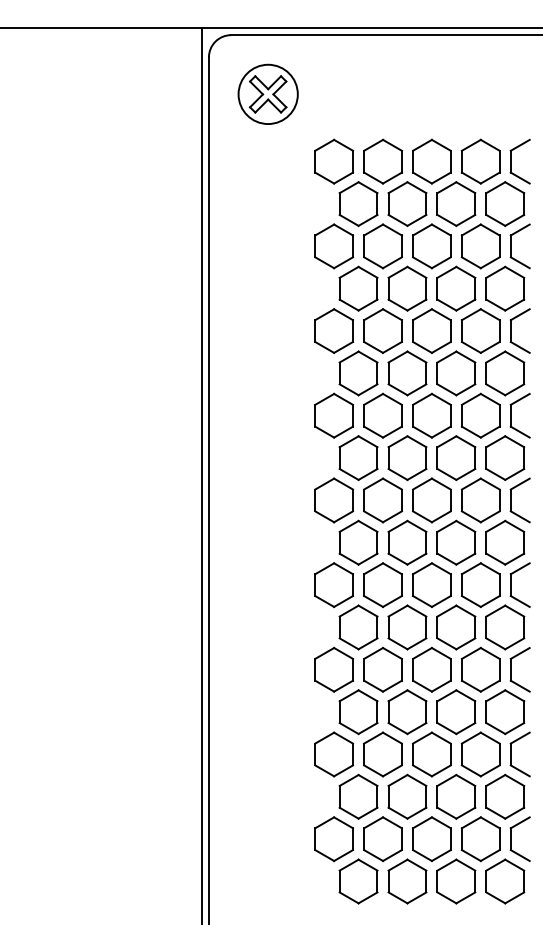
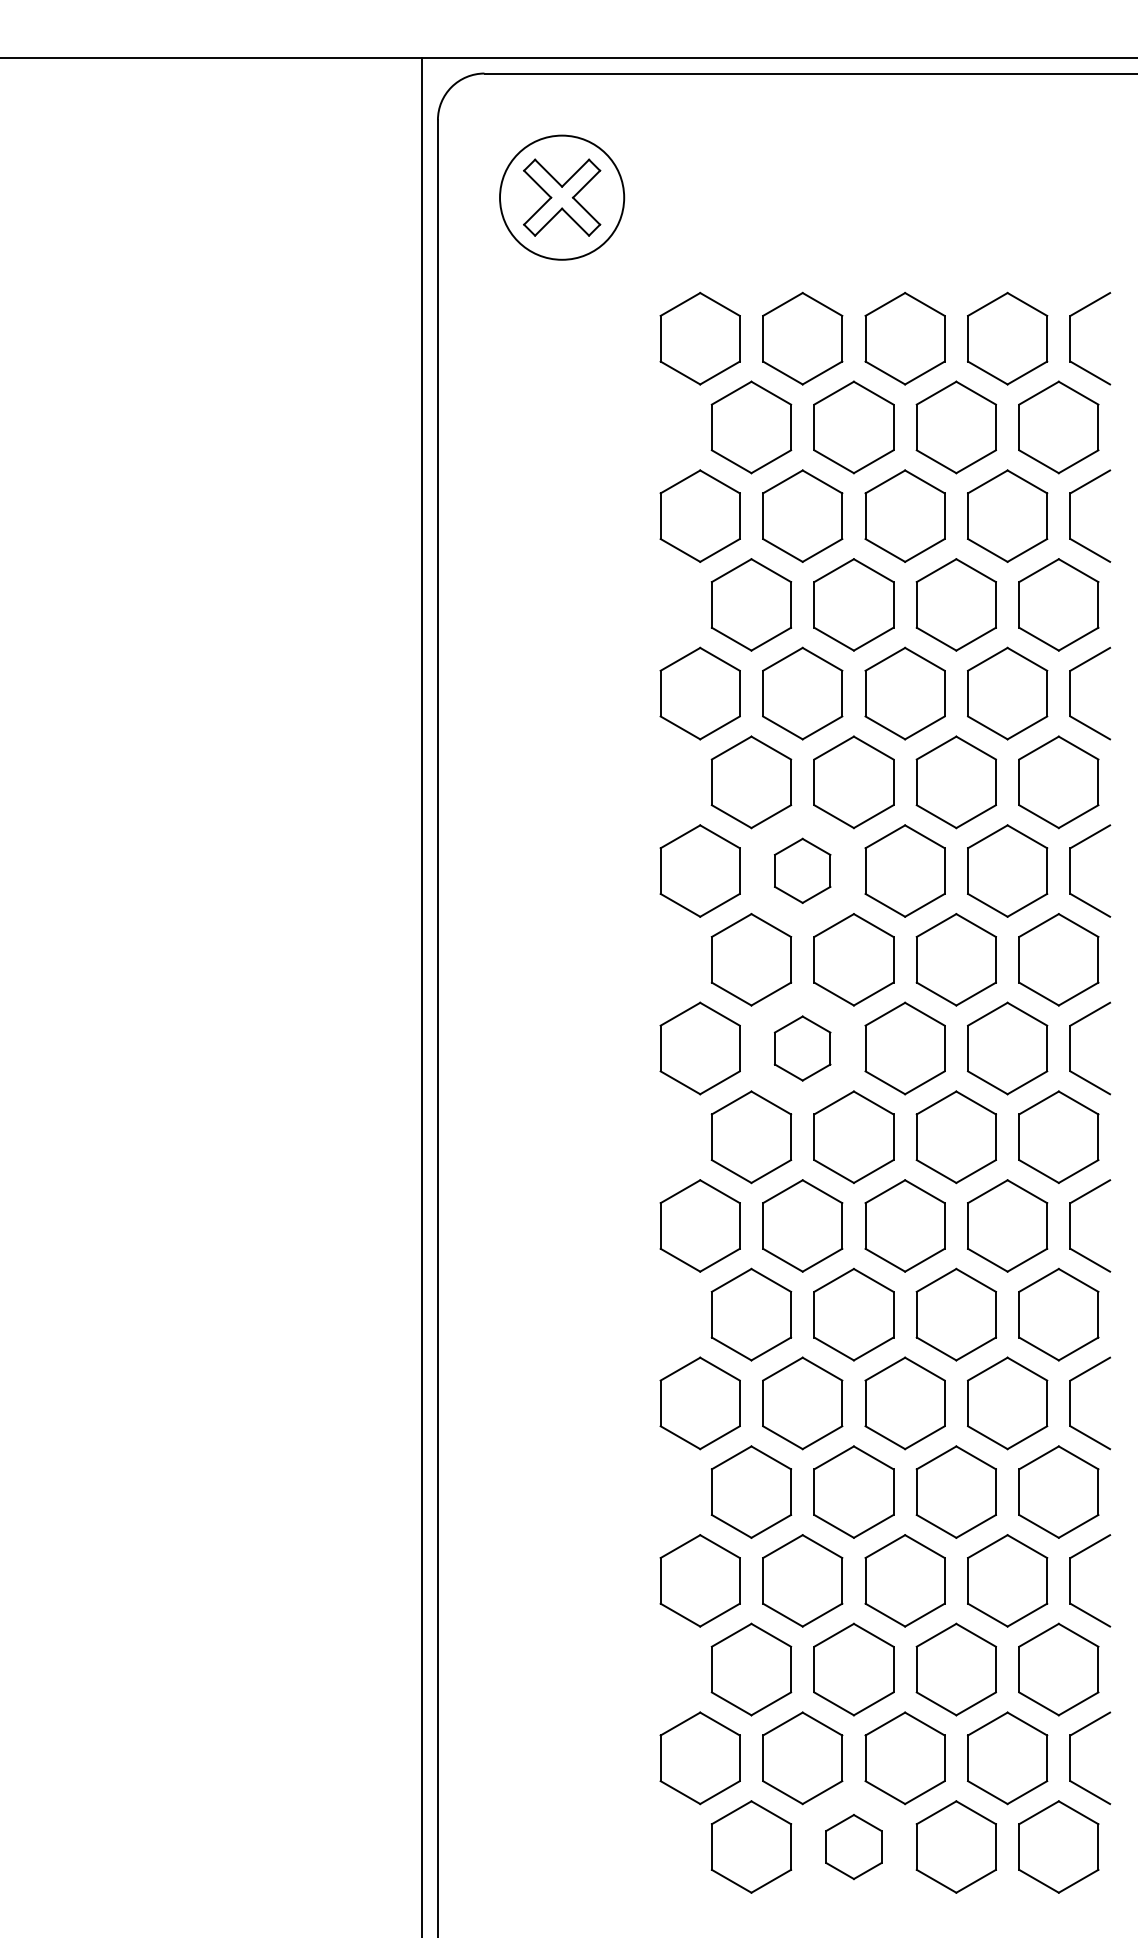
part: (382, 415) -> (801, 870), size x0.7
part: (382, 500) -> (801, 1048), size x0.7
part: (407, 881) -> (853, 1846), size x0.7

